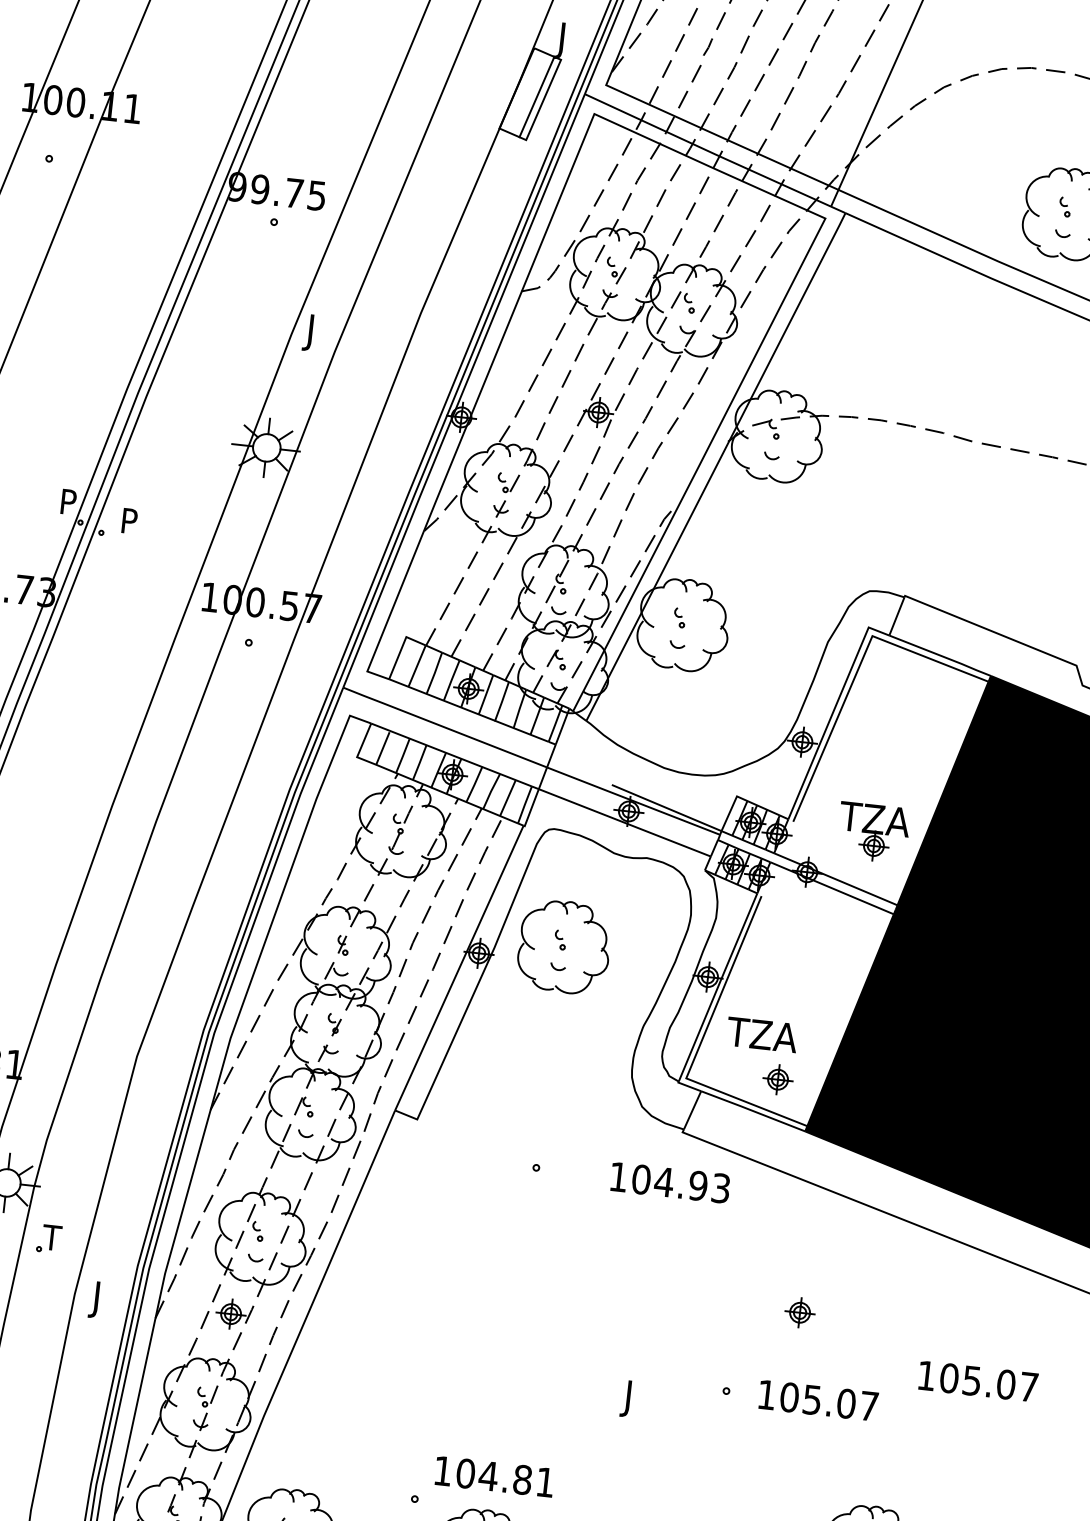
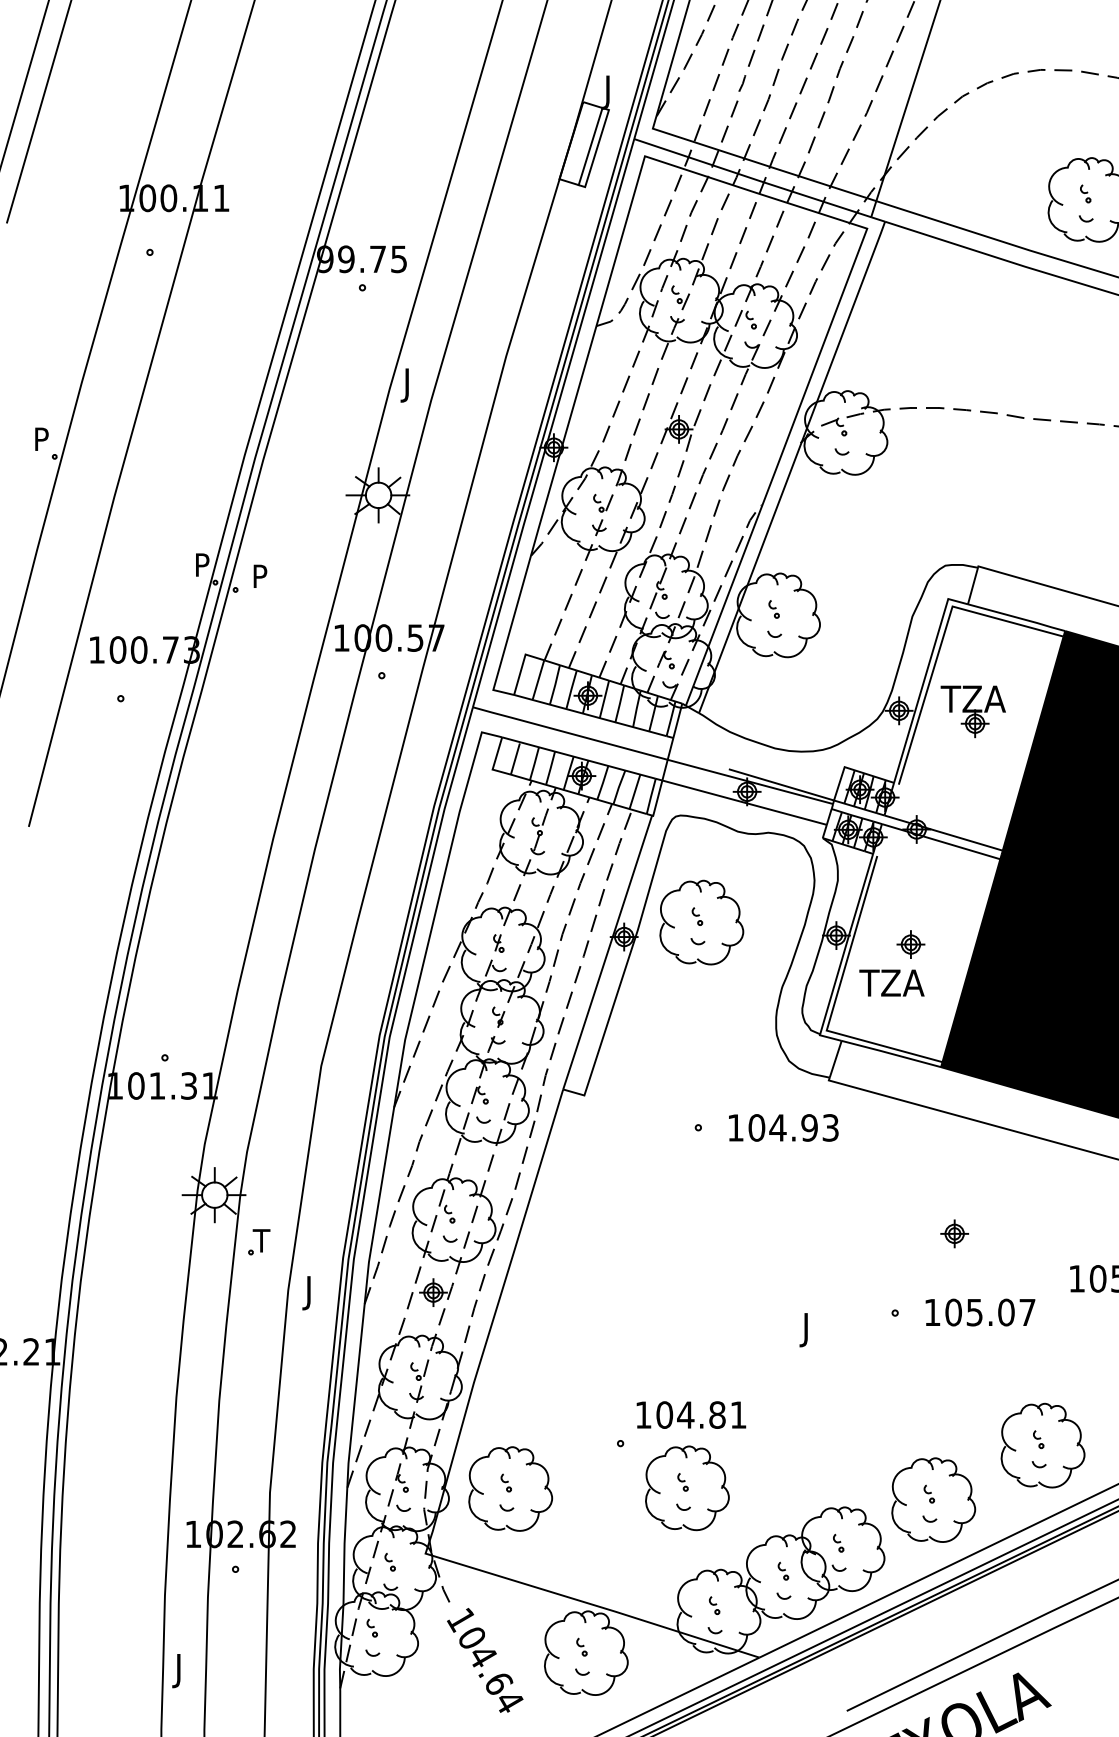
part: (872, 832) -> (972, 711), moved
part: (777, 1079) -> (910, 944), moved
text: (670, 1182) -> (783, 1127), moved

